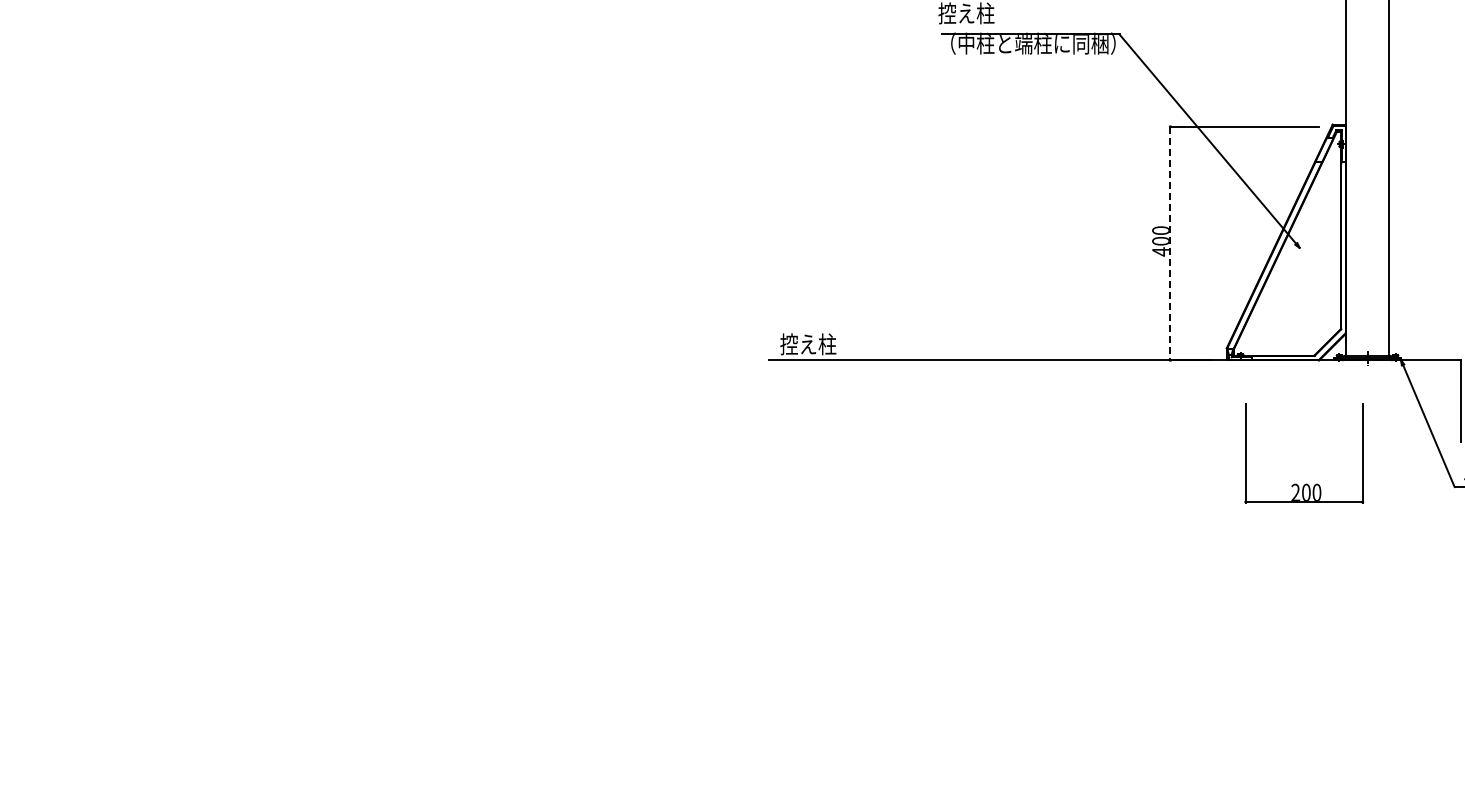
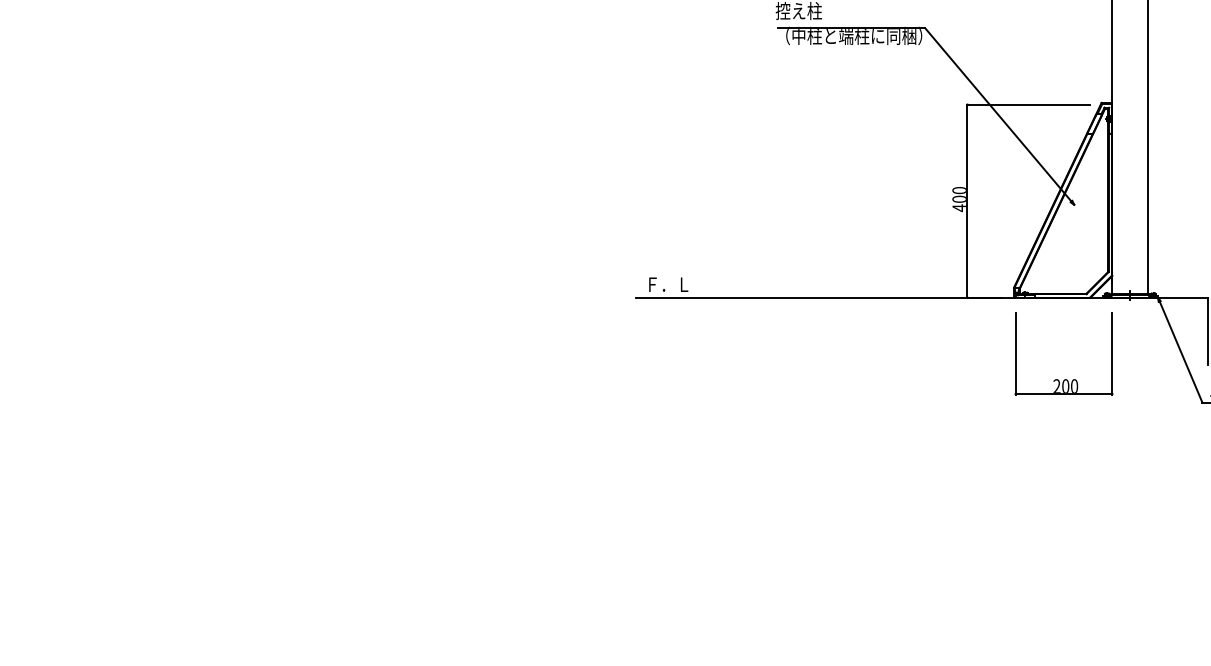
line: (1170, 243) -> (967, 201), dashed -> solid
text: (808, 344) -> (668, 284), 控え柱 -> Ｆ．Ｌ
part: (1305, 483) -> (1065, 378), moved

